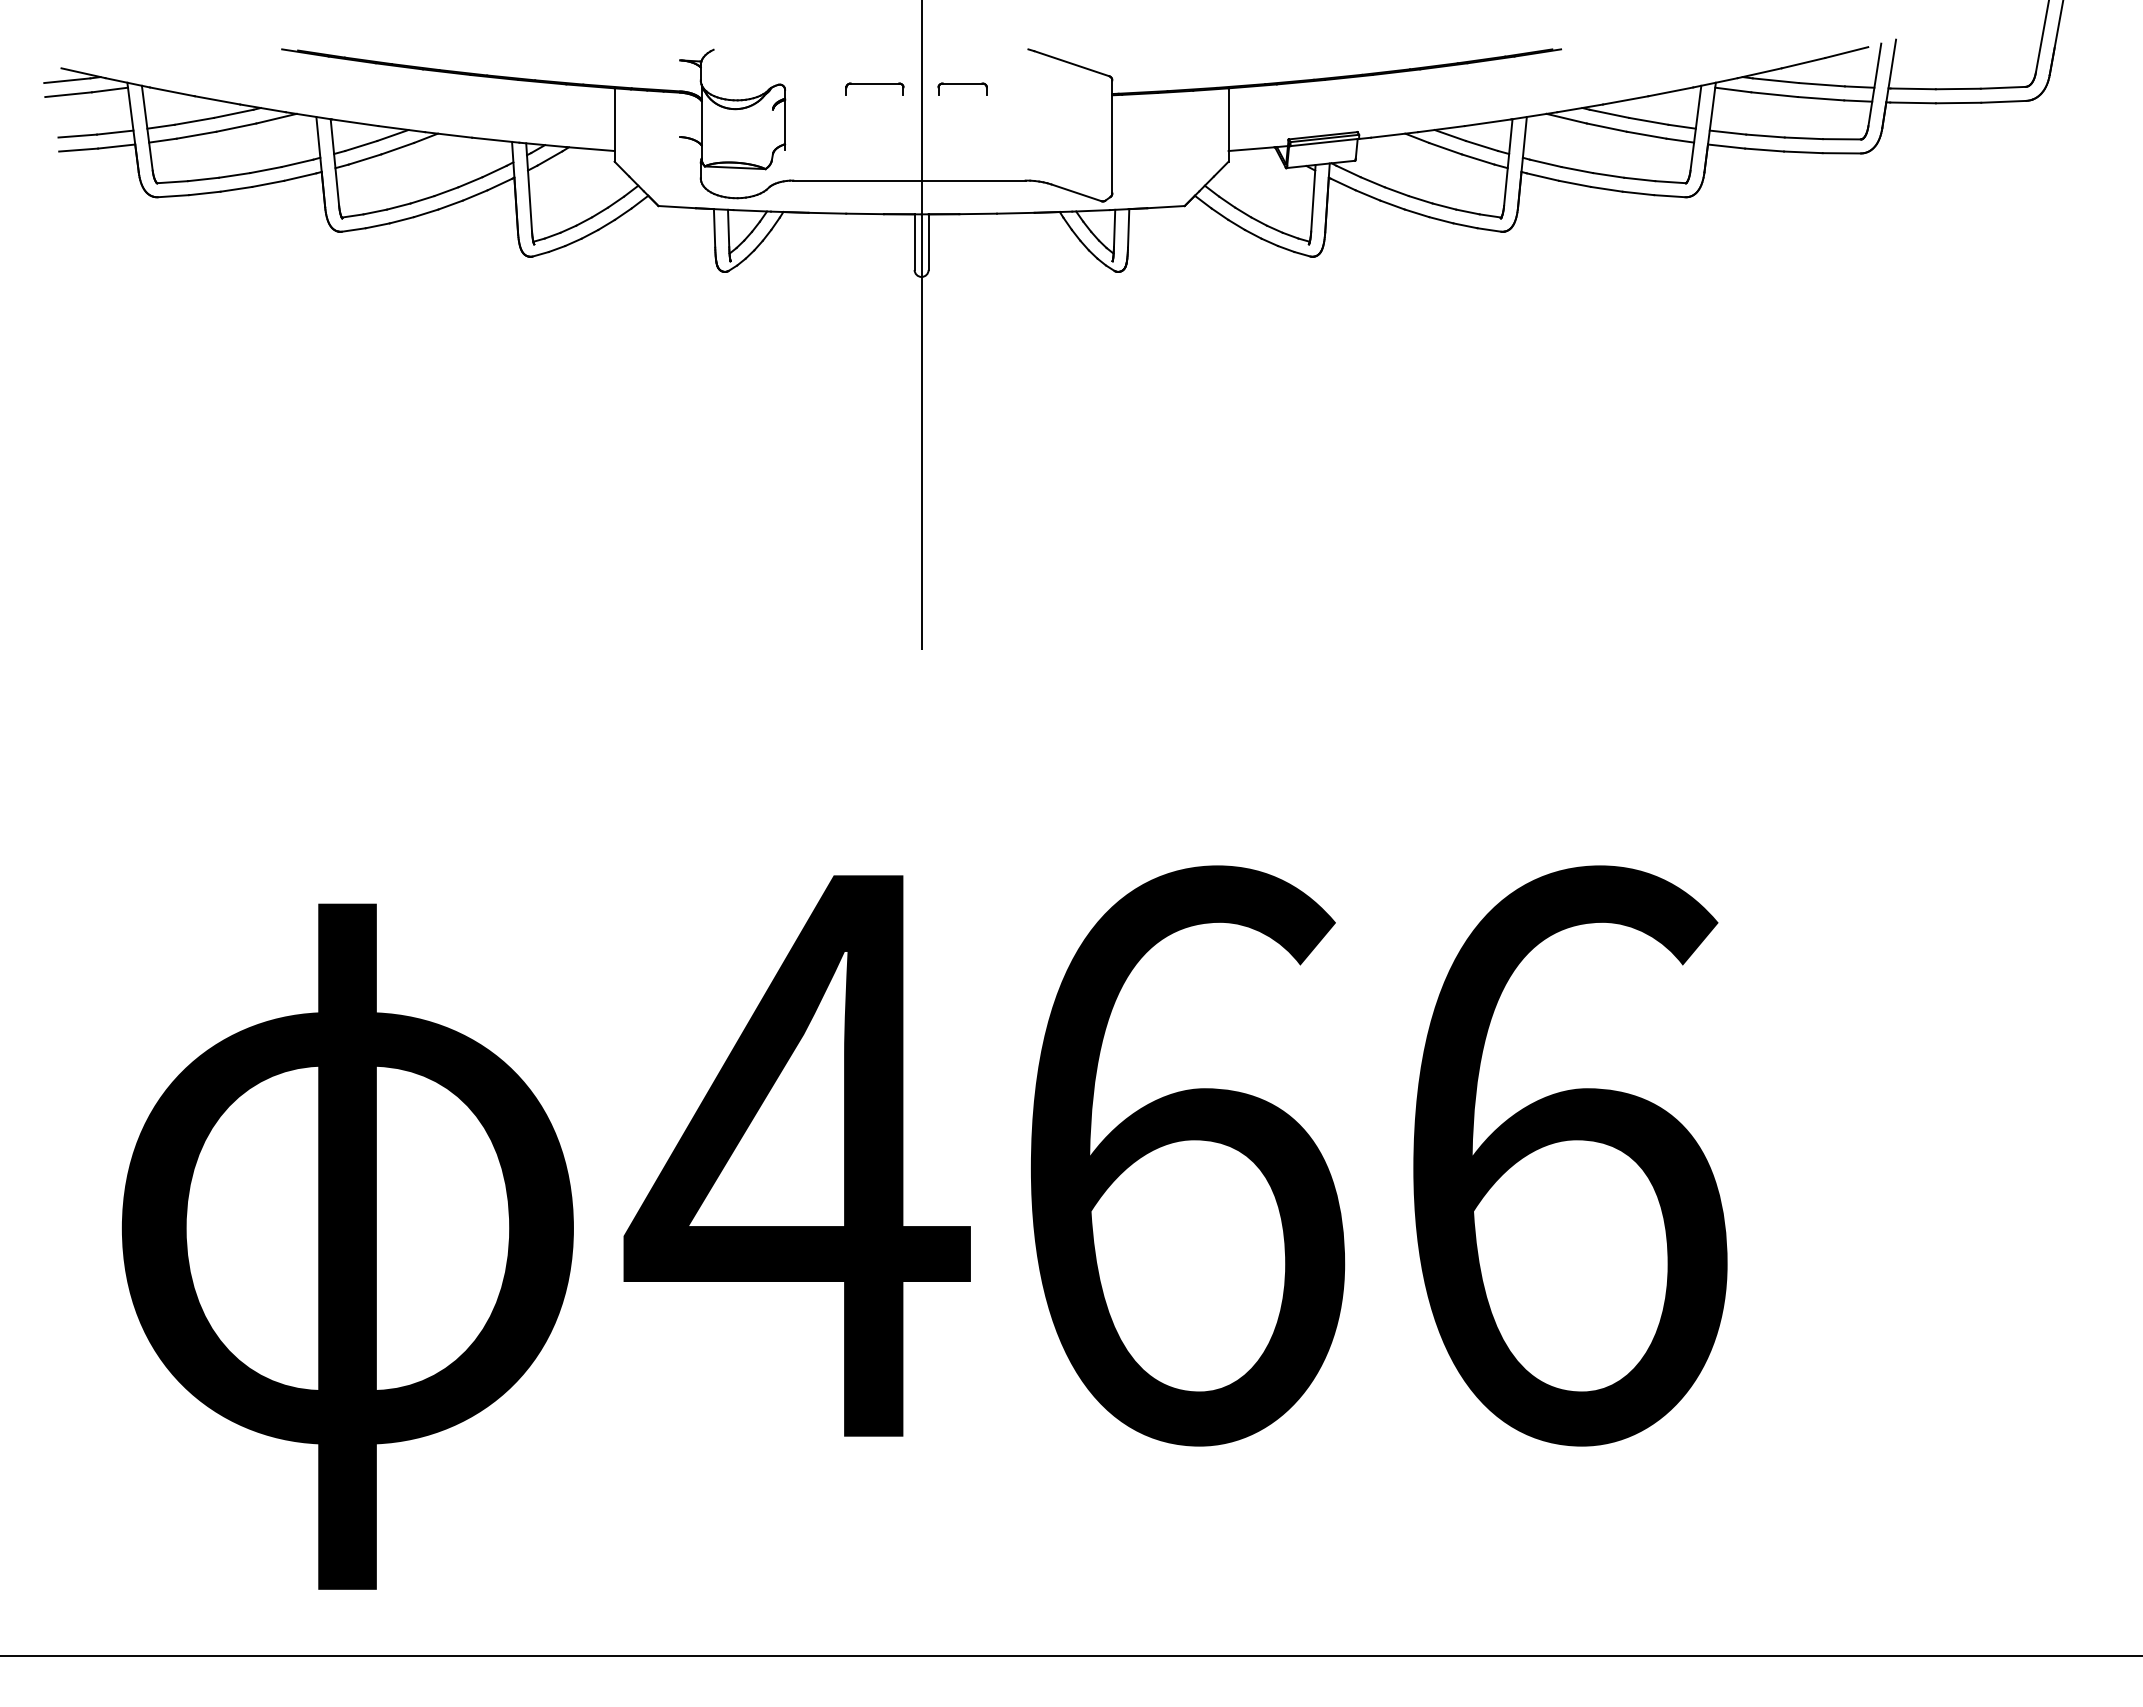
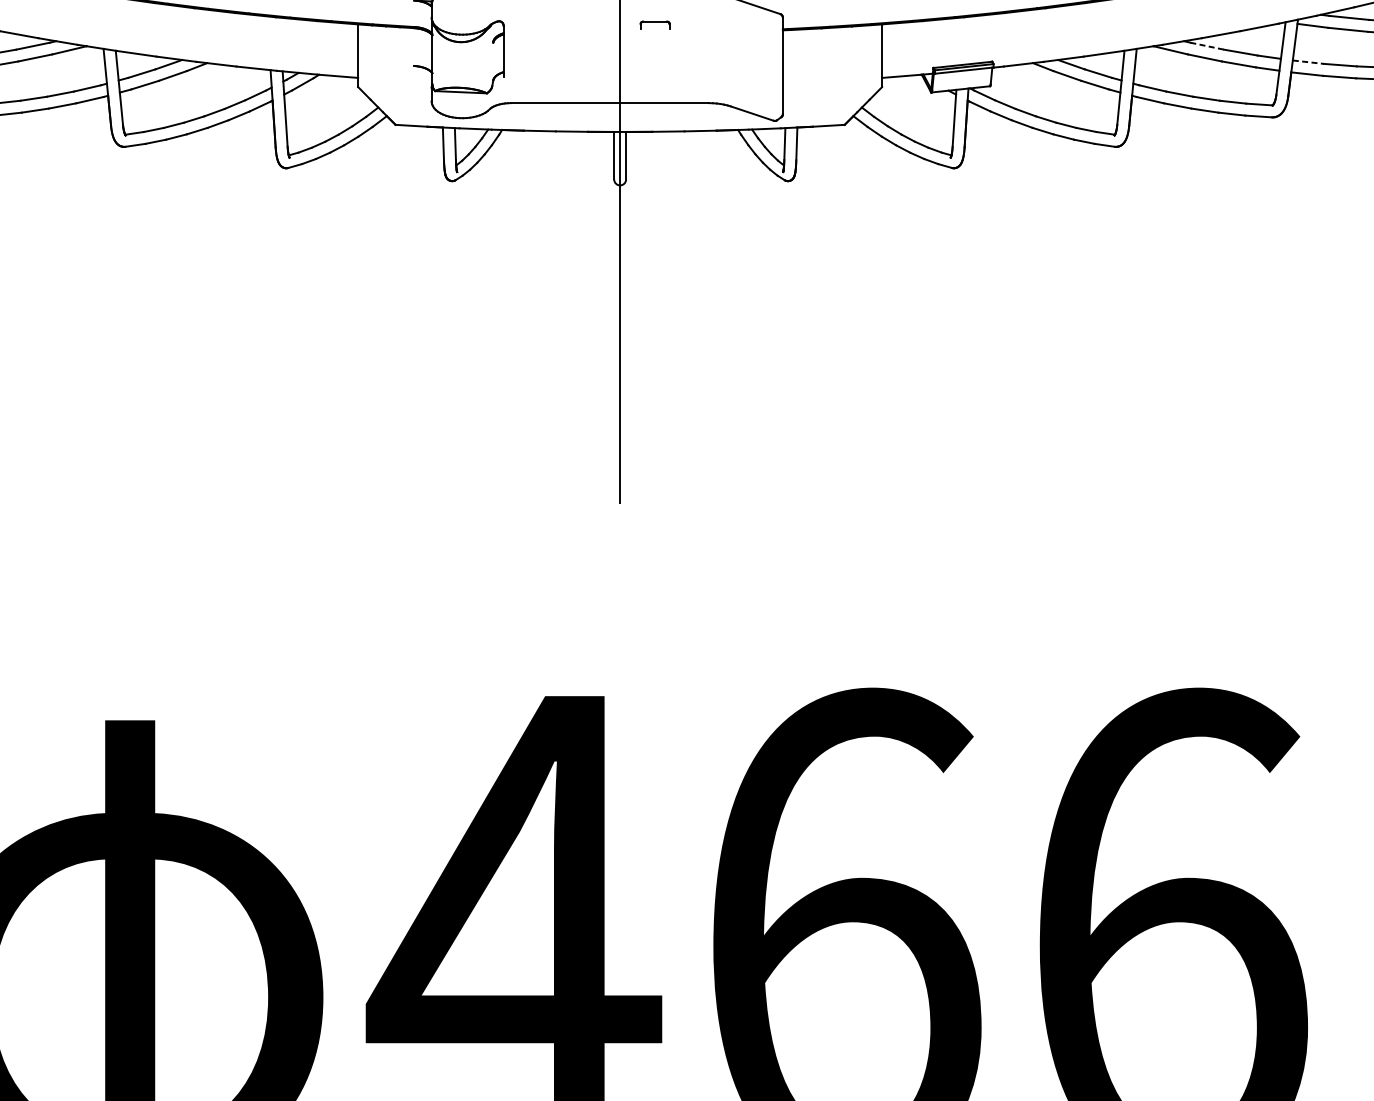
part: (874, 88) -> (579, 24), removed
part: (962, 88) -> (655, 24), size x0.7
line: (1609, 113) -> (1207, 45), solid -> dashed
line: (1728, 132) -> (1308, 62), solid -> dashed

